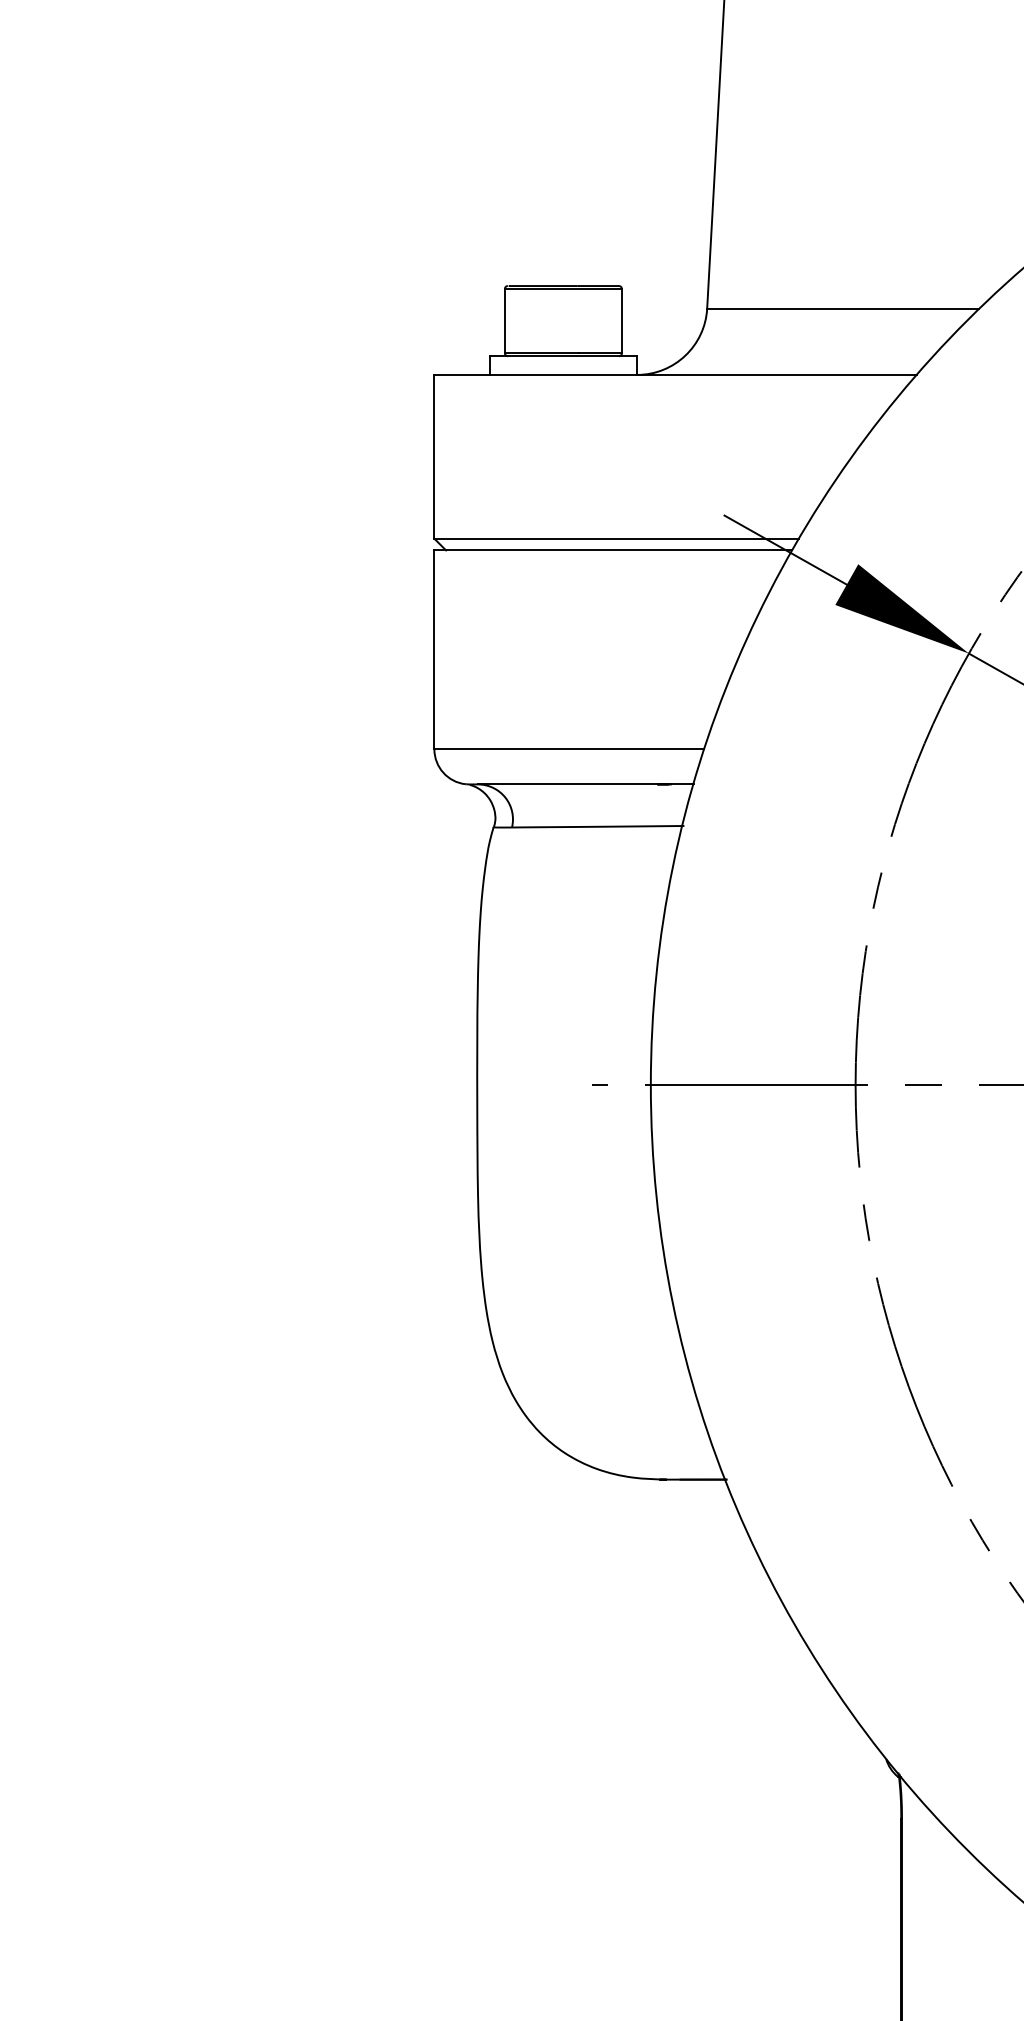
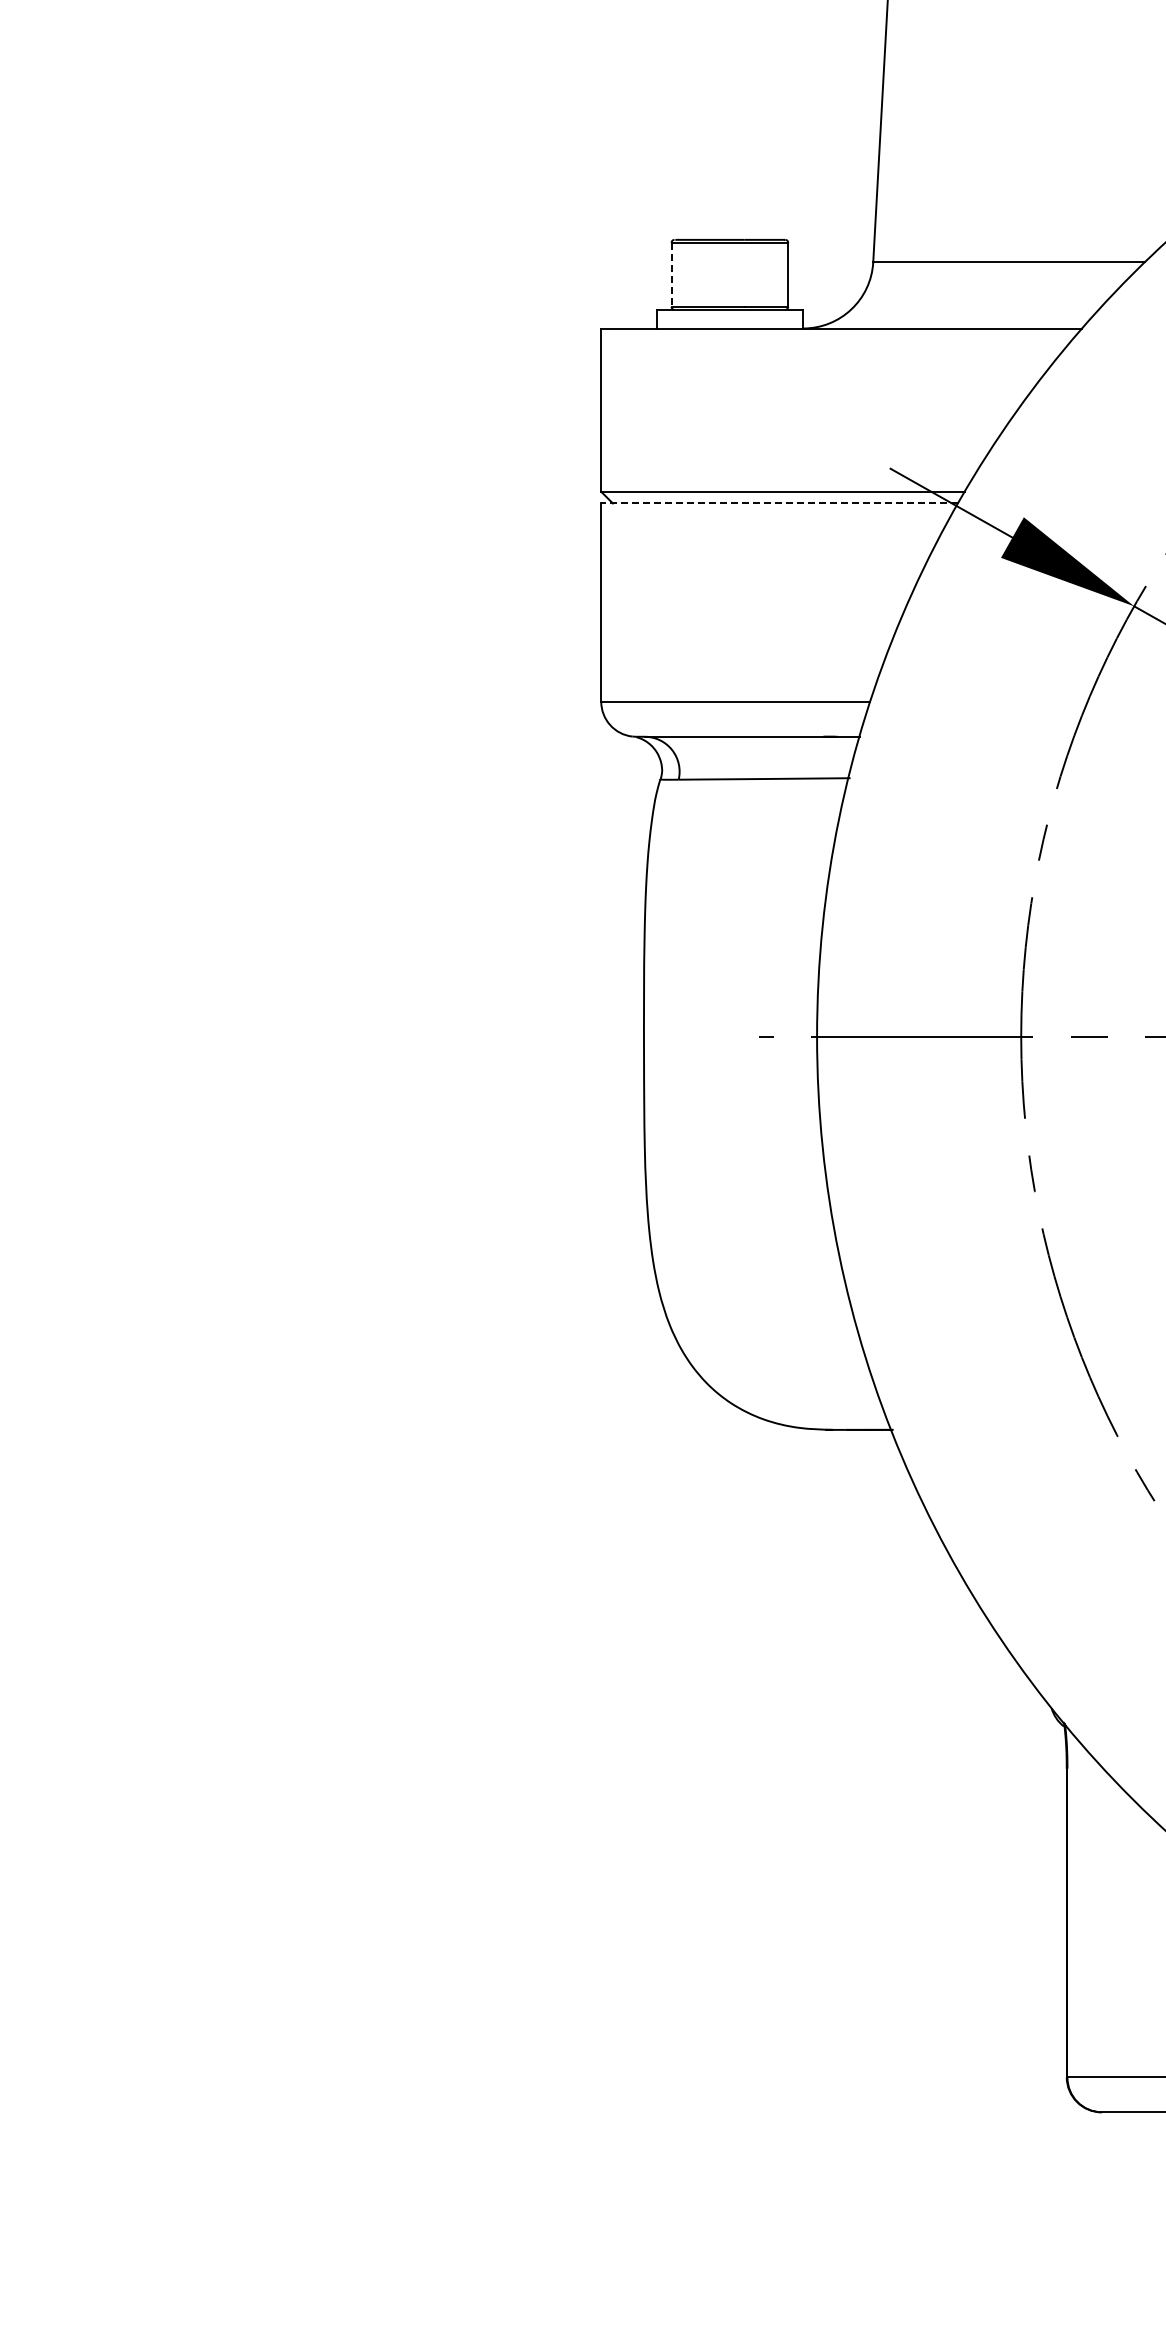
line: (504, 321) -> (671, 275), solid -> dashed
line: (613, 550) -> (779, 503), solid -> dashed

